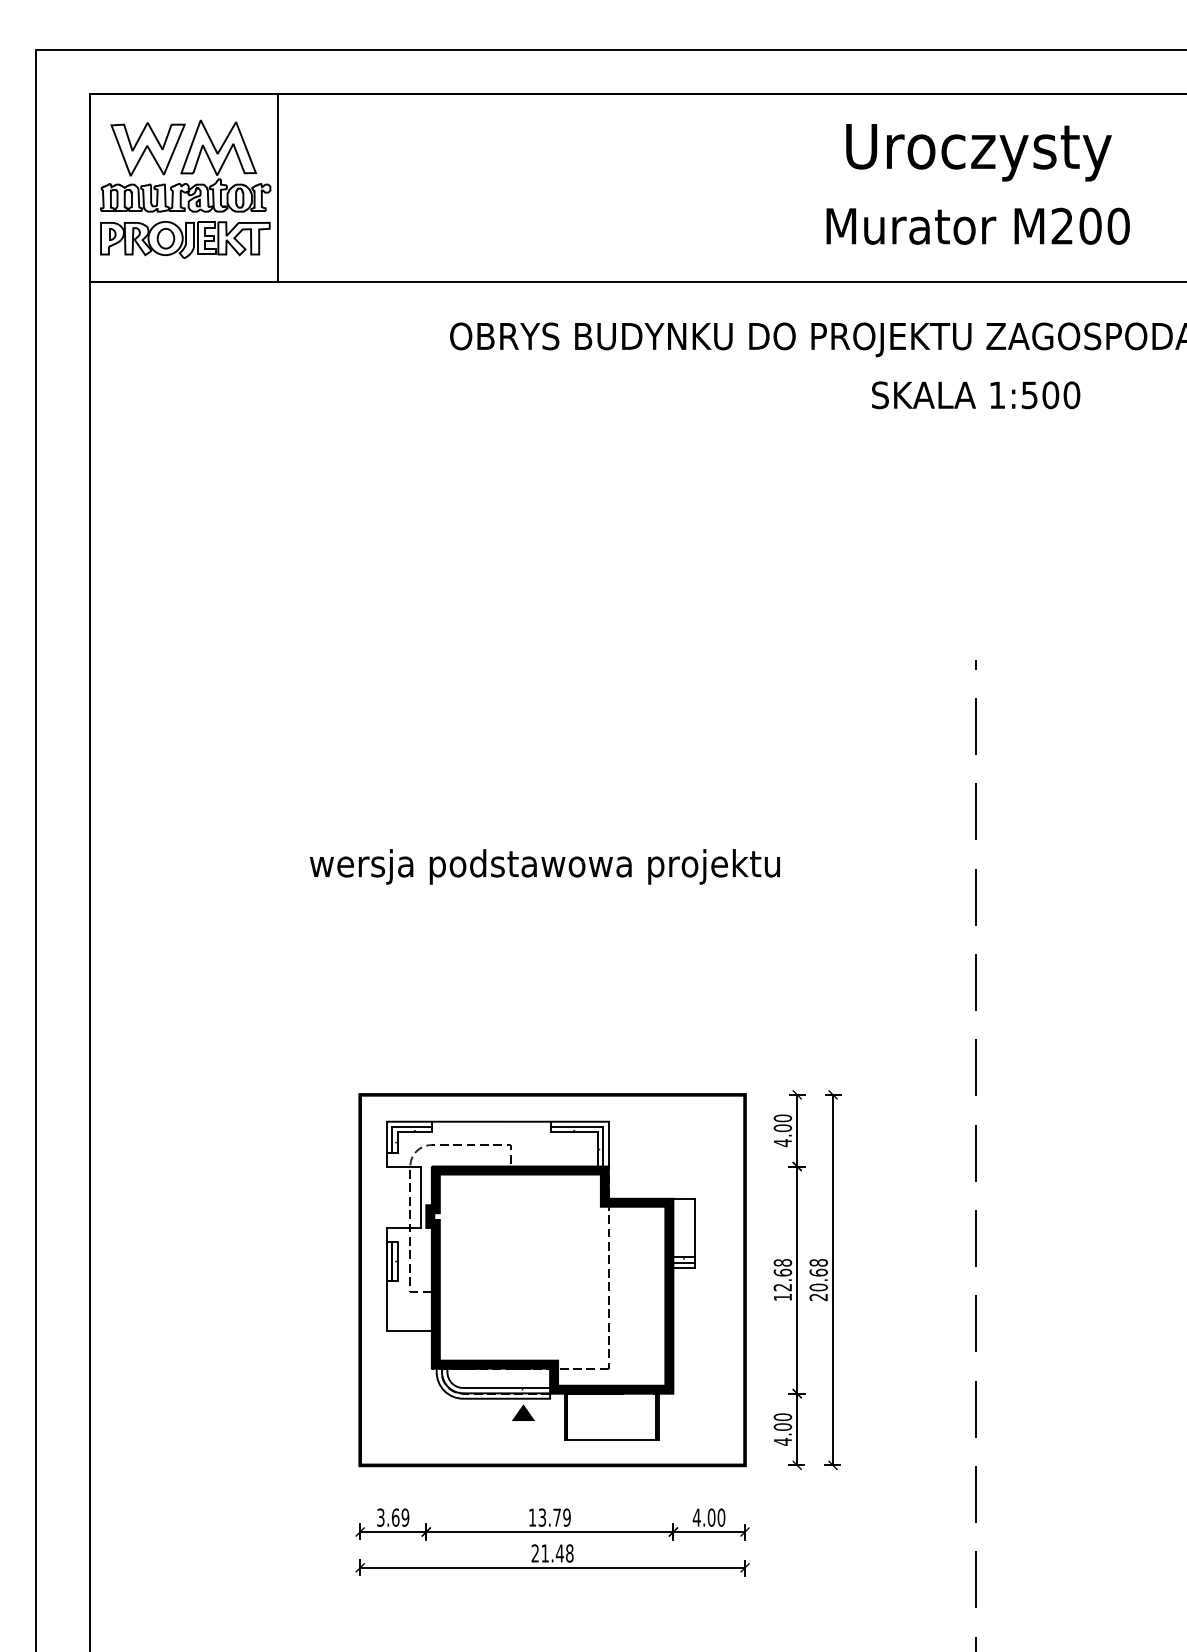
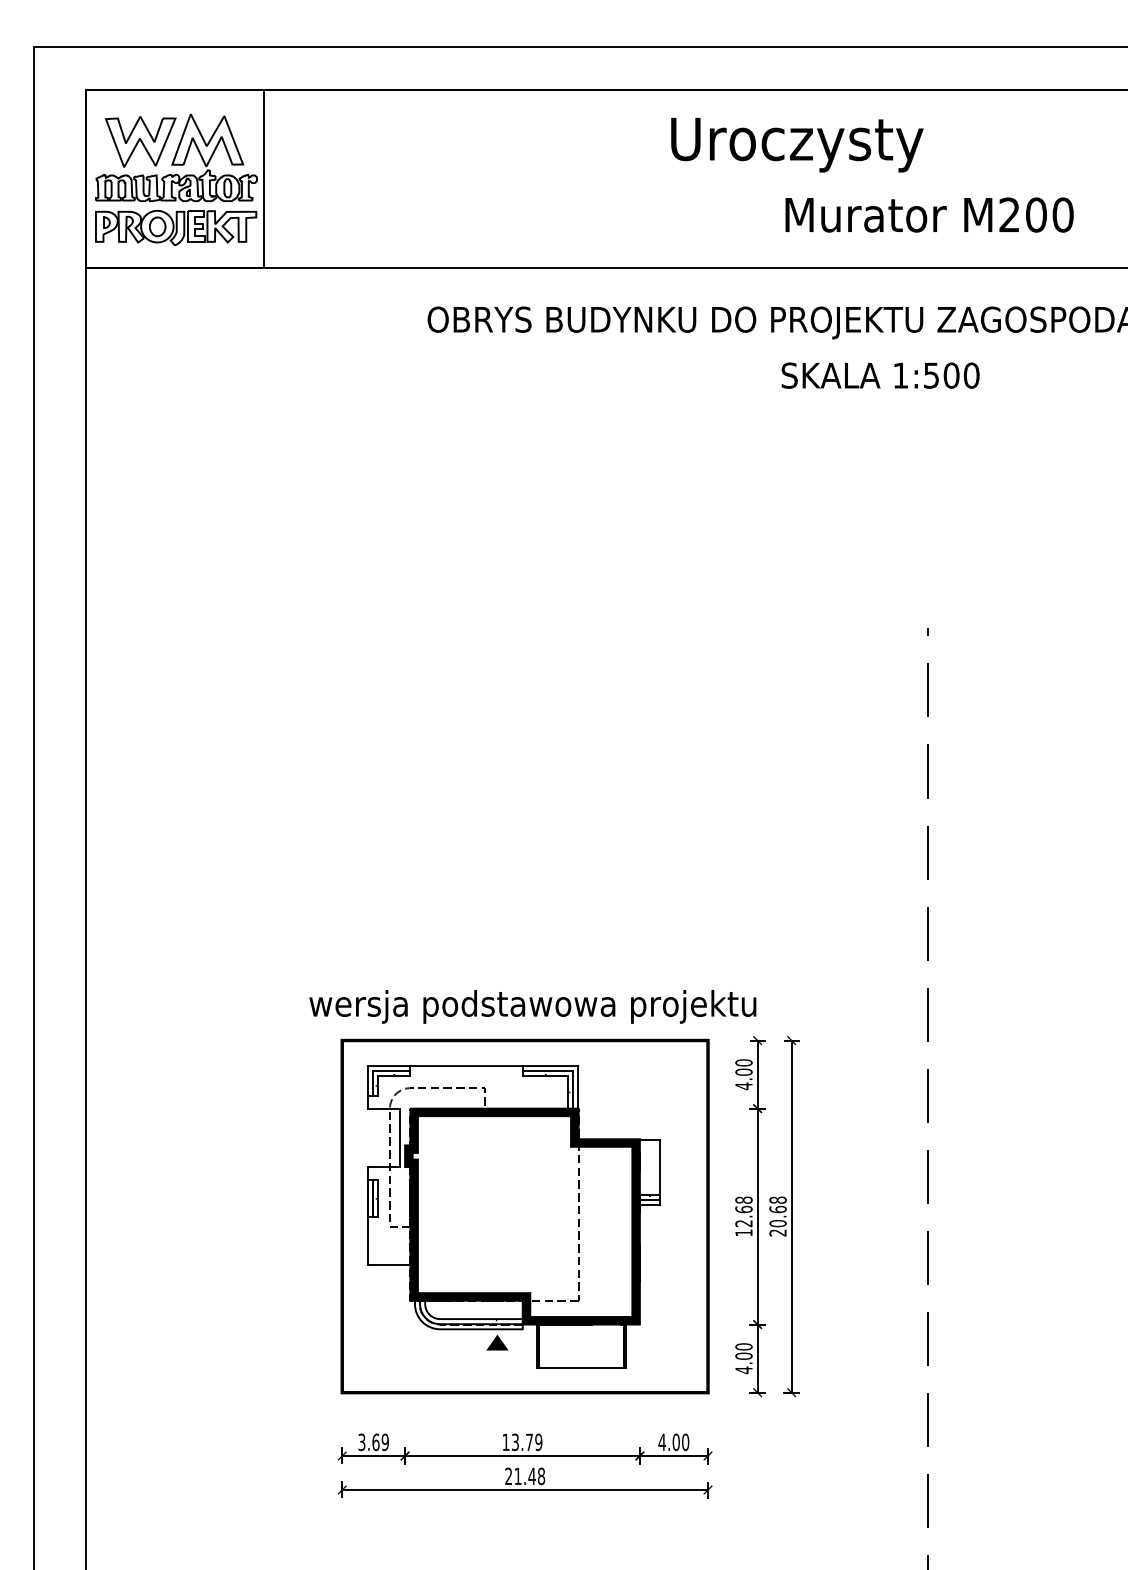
text: (979, 152) -> (797, 144), moved
text: (975, 395) -> (880, 375), moved
text: (544, 866) -> (532, 1006), moved

